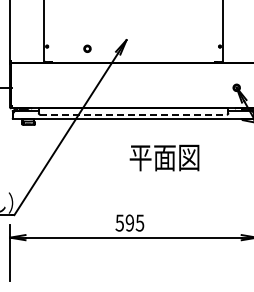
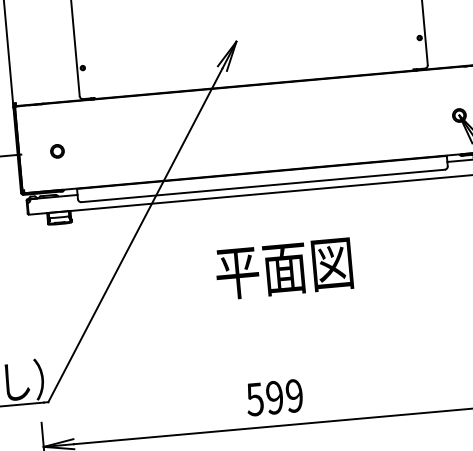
part: (87, 48) -> (57, 150), moved
line: (134, 114) -> (264, 185), dashed -> solid
text: (164, 157) -> (284, 267), moved
text: (139, 222) -> (293, 394), 595 -> 599

